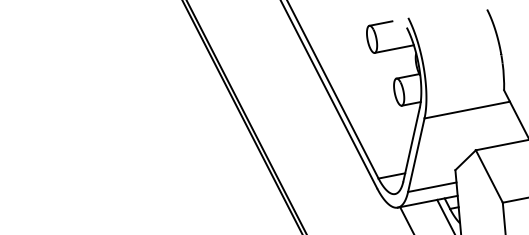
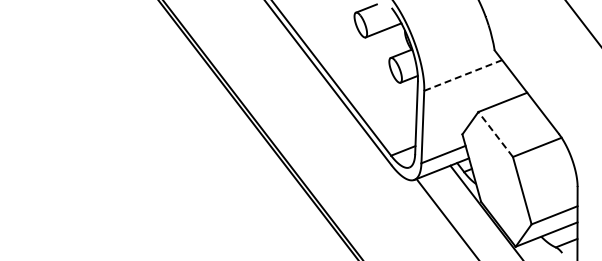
line: (467, 110) -> (463, 75), solid -> dashed
line: (489, 176) -> (495, 134), solid -> dashed

